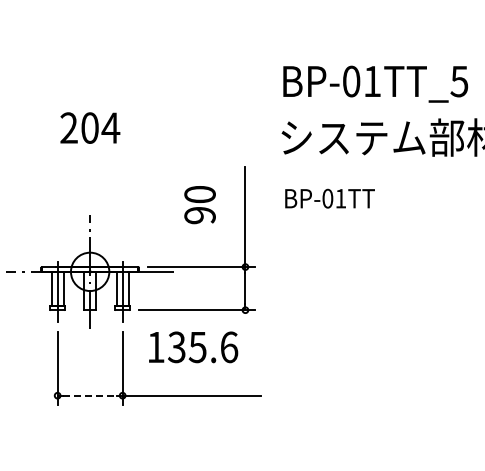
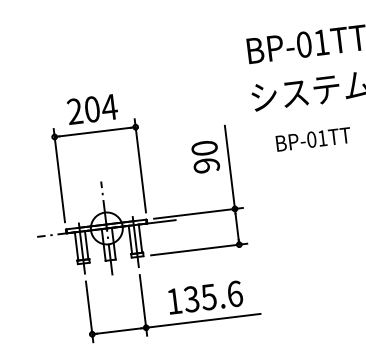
part: (89, 155) -> (94, 132), added
text: (329, 198) -> (313, 139), moved
text: (199, 205) -> (205, 157), moved
text: (193, 347) -> (205, 297), moved
line: (90, 395) -> (119, 330), dashed -> solid

